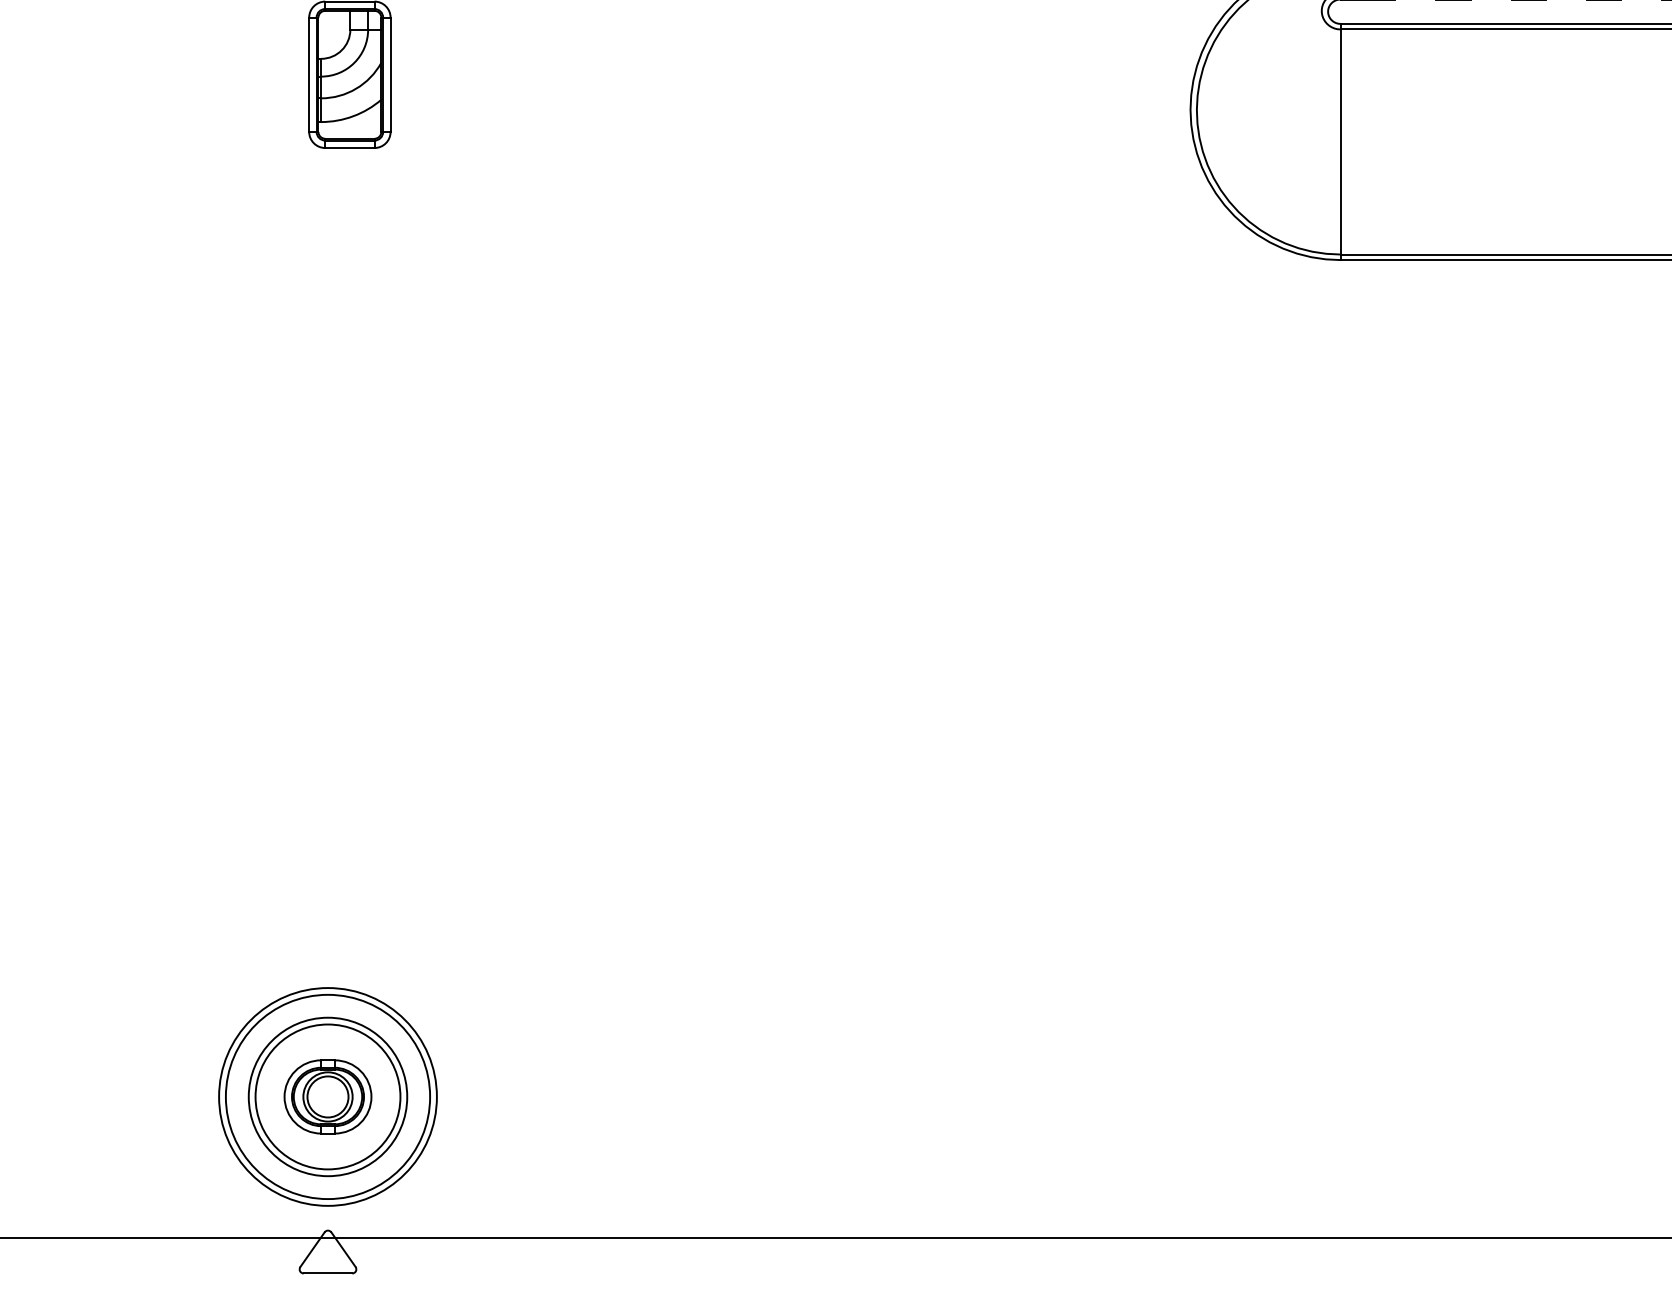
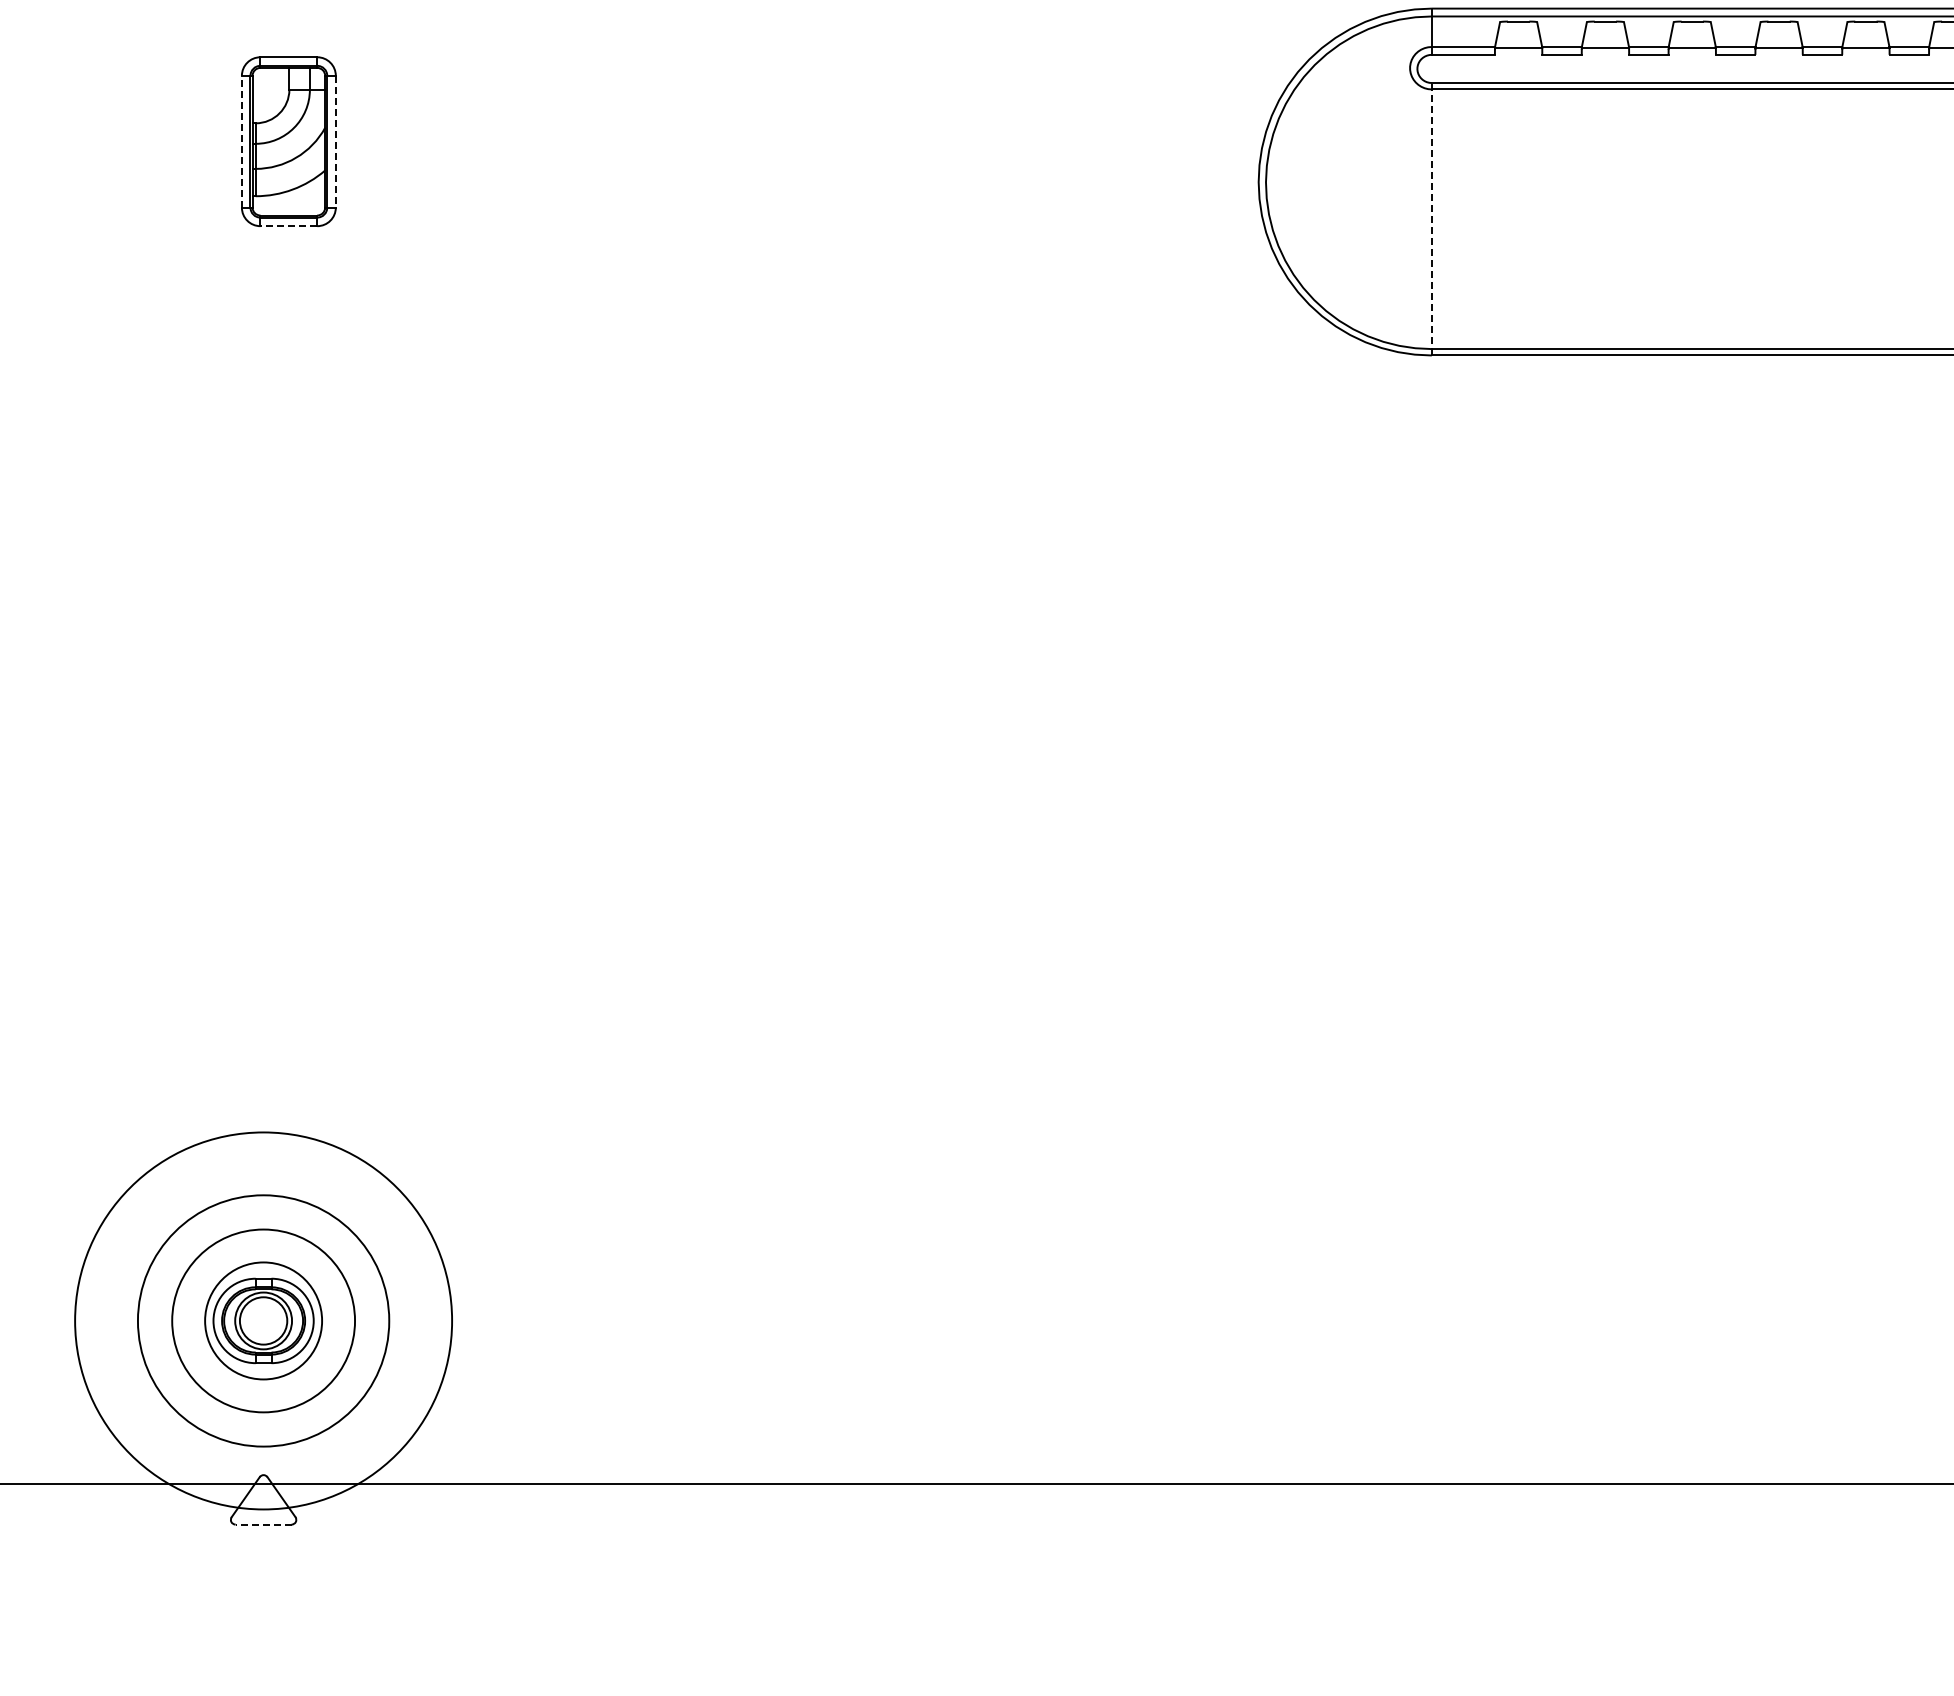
line: (308, 74) -> (241, 141), solid -> dashed
line: (390, 74) -> (335, 141), solid -> dashed
line: (1340, 141) -> (1431, 218), solid -> dashed
line: (349, 148) -> (288, 226), solid -> dashed
circle: (327, 1096) -> (263, 1320), size x0.7
circle: (327, 1096) -> (263, 1320), size x1.6
line: (327, 1273) -> (263, 1524), solid -> dashed

